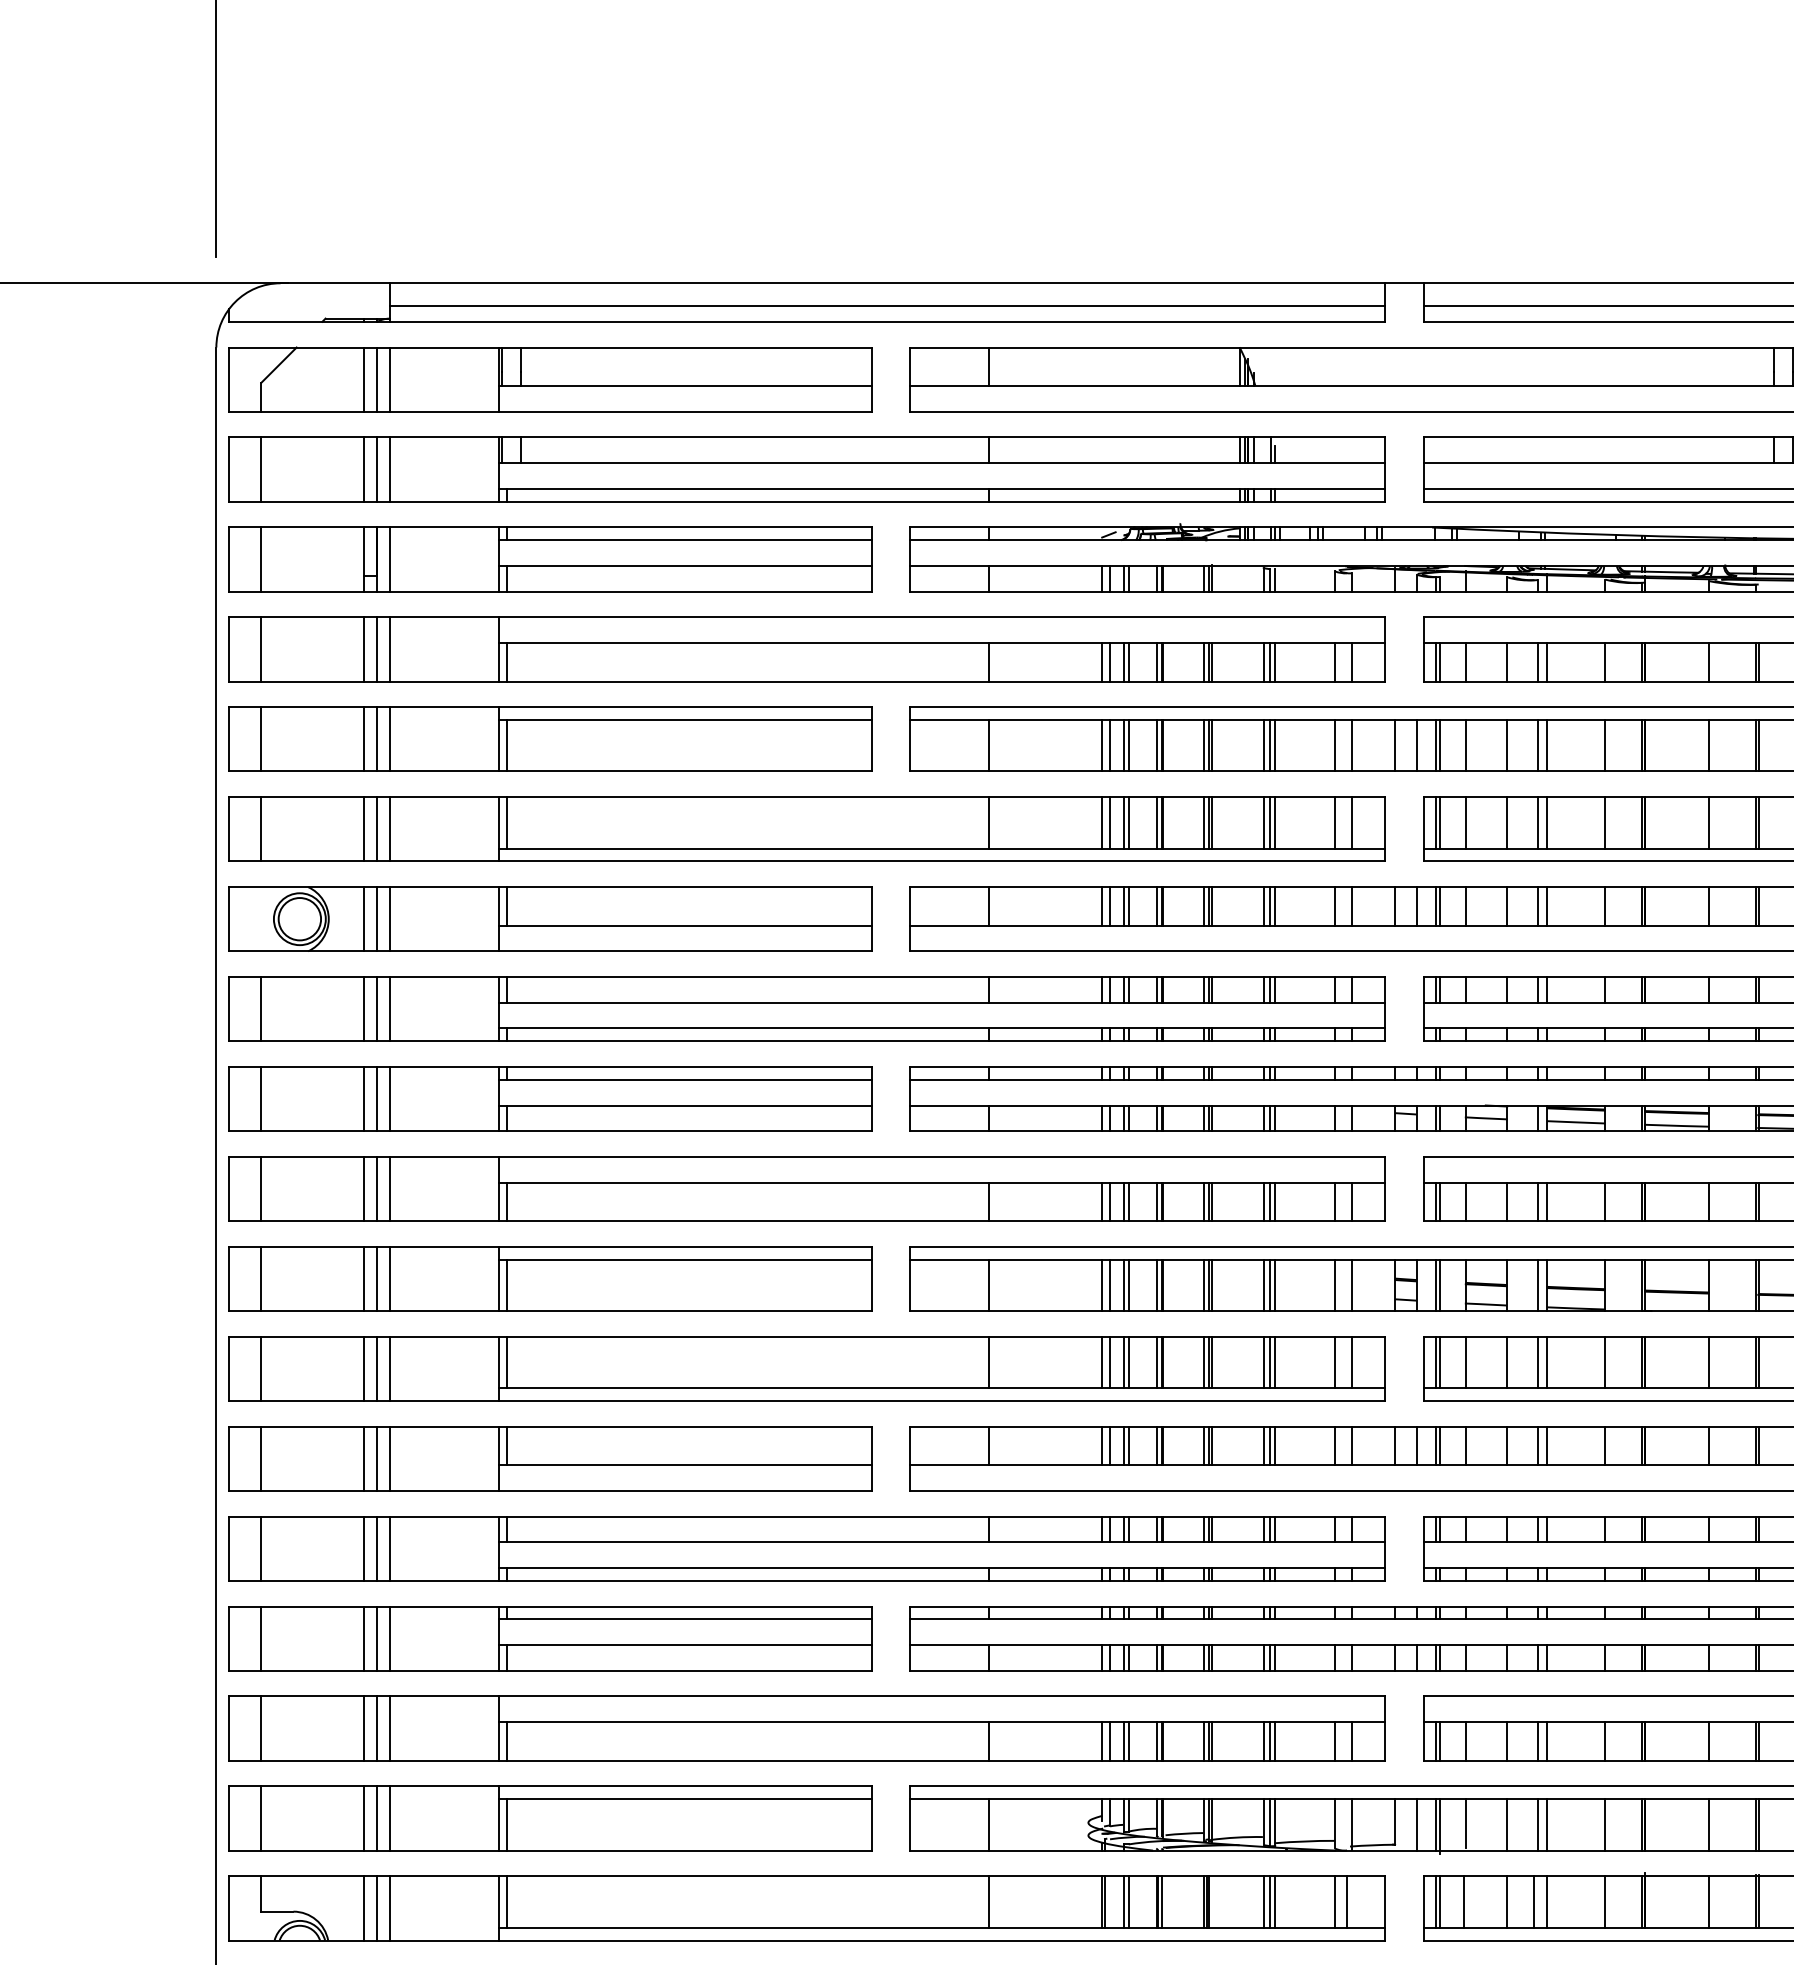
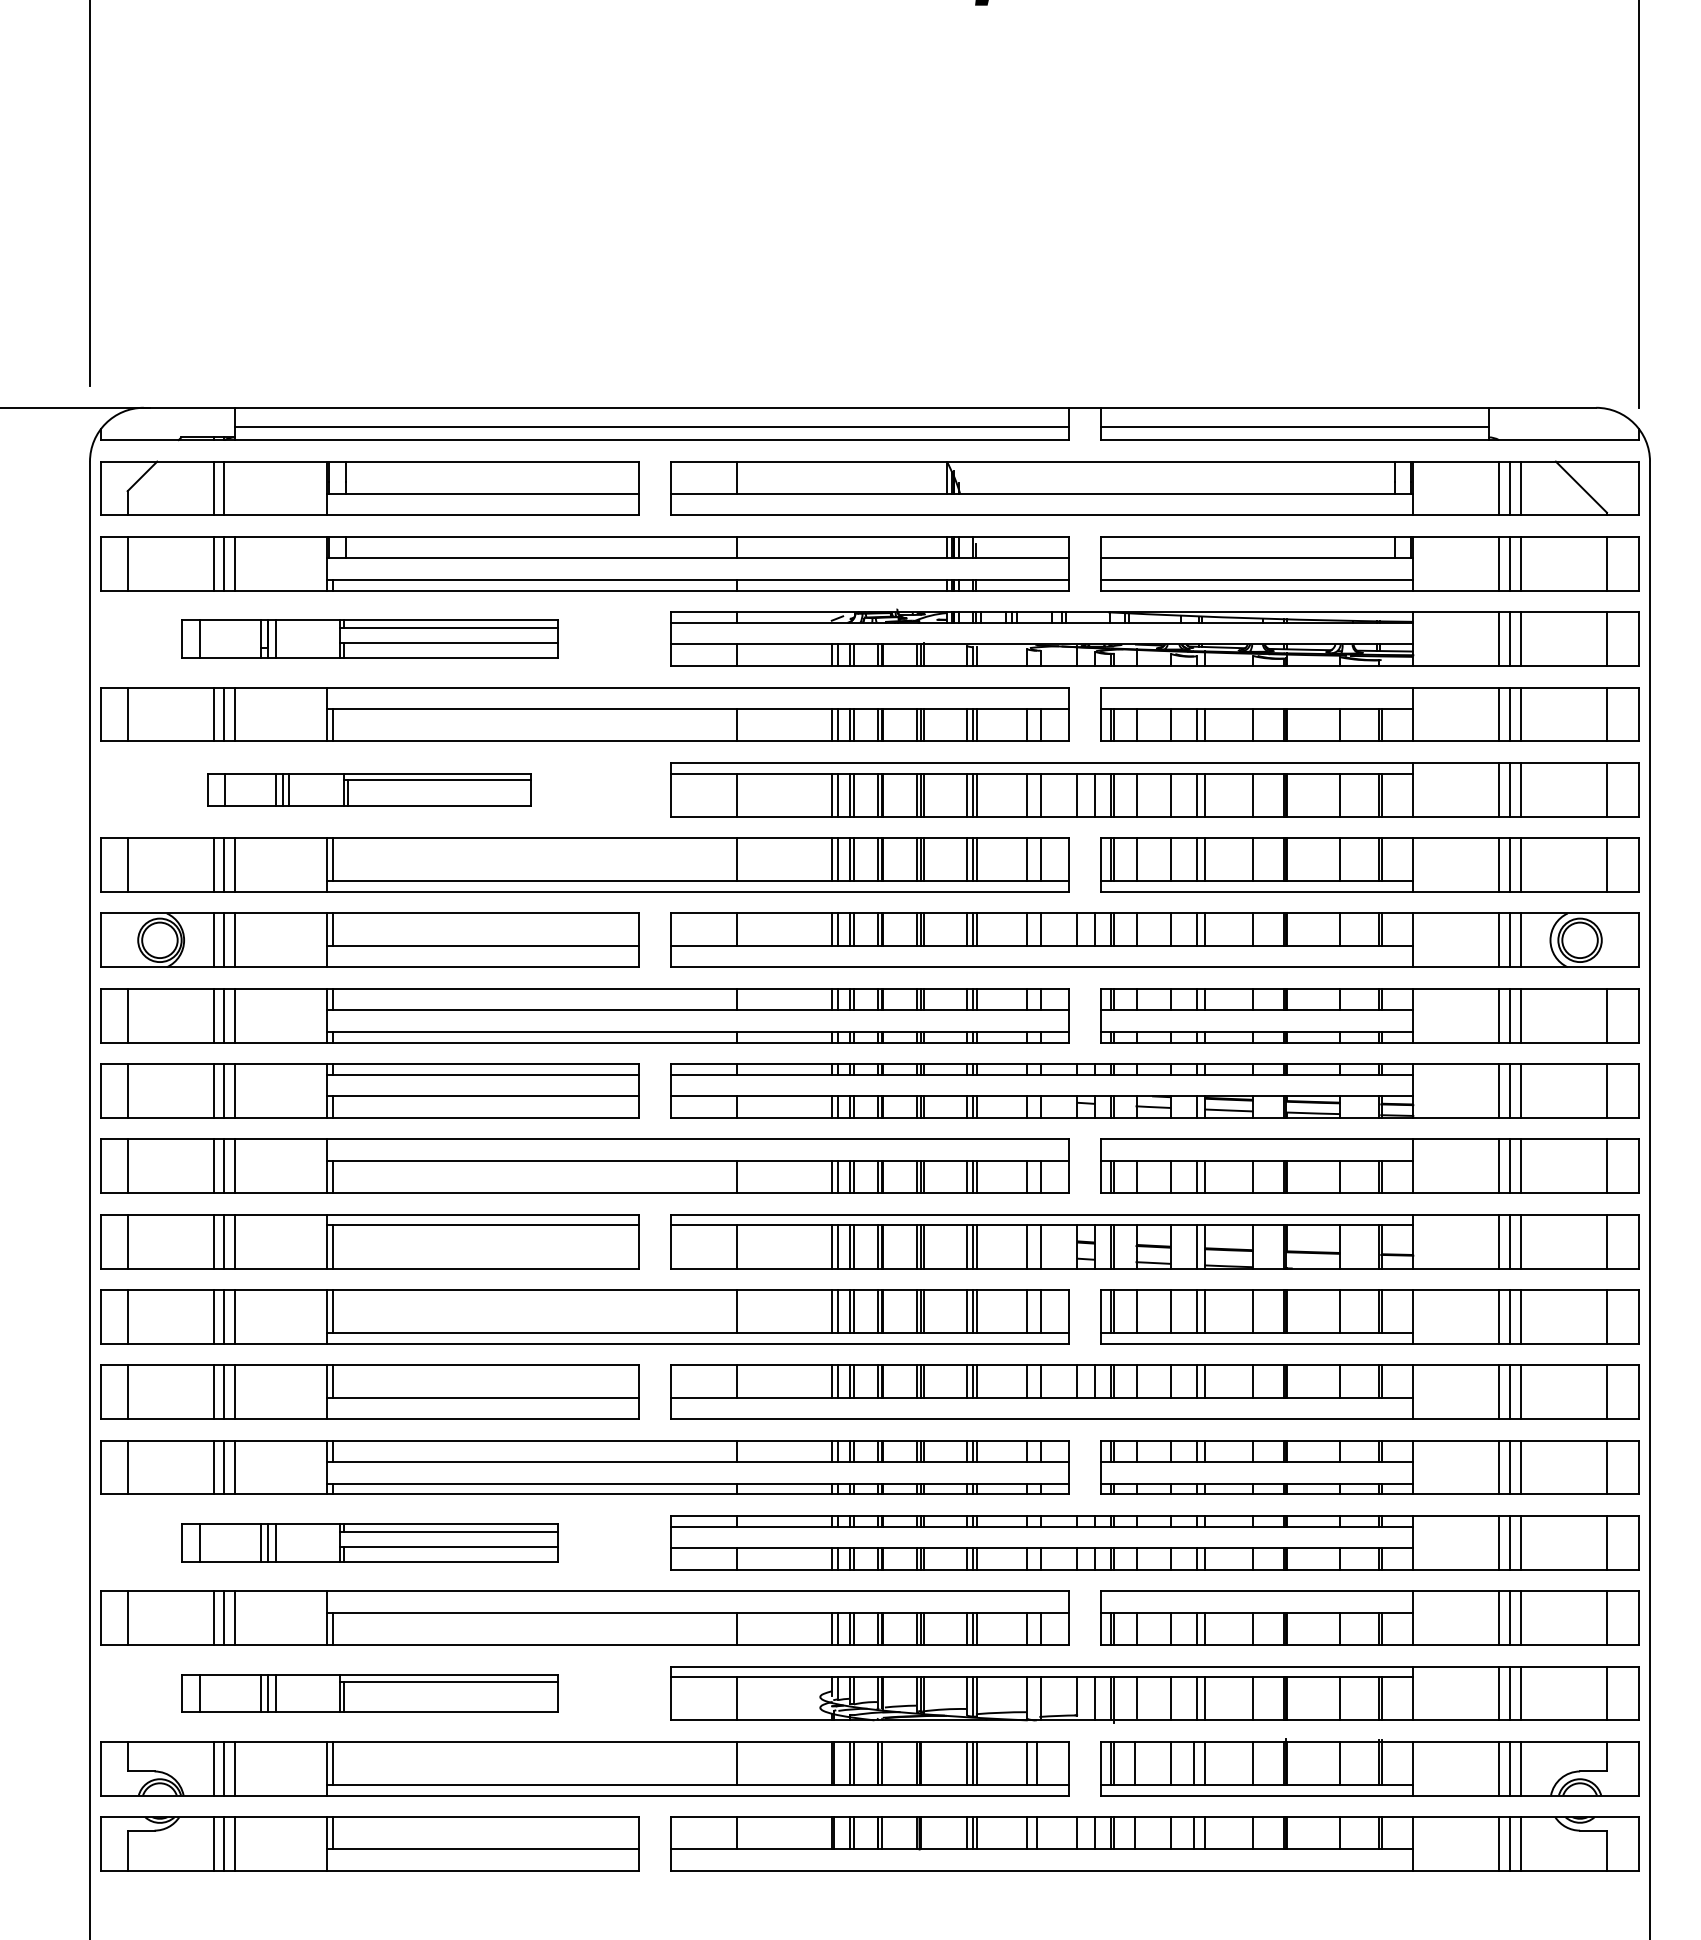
line: (390, 379) -> (235, 488), removed
part: (550, 558) -> (369, 638), size x0.7
part: (550, 739) -> (369, 789), size x0.6
part: (550, 1638) -> (369, 1542), size x0.7
part: (550, 1818) -> (369, 1693), size x0.7

